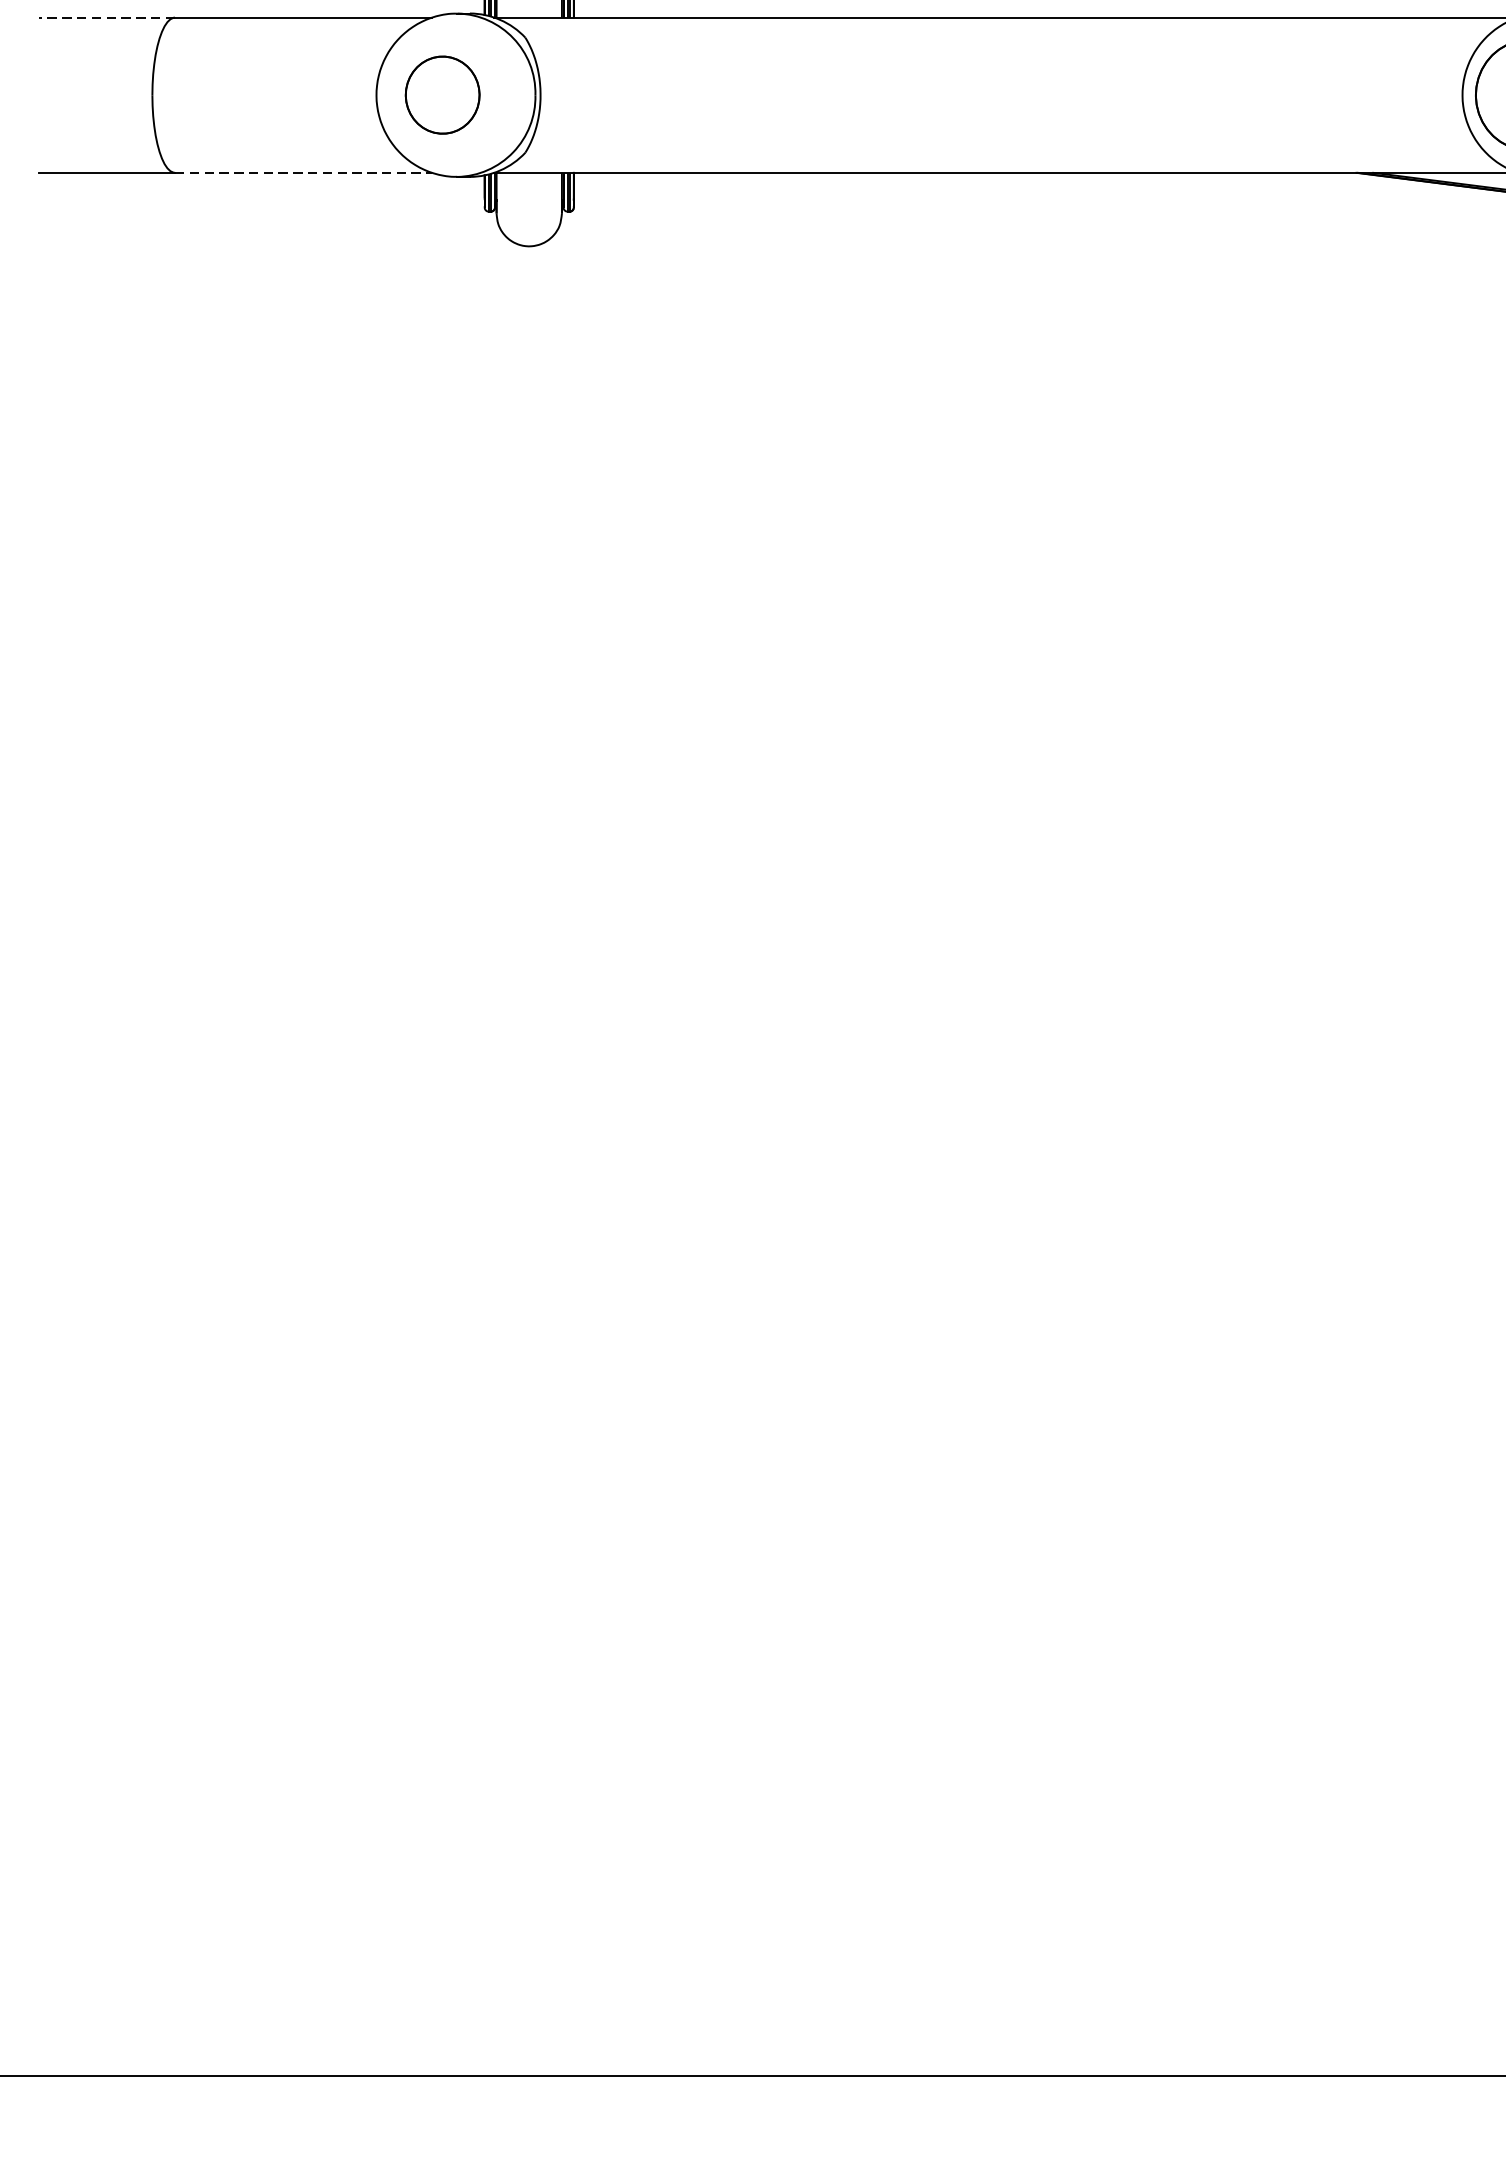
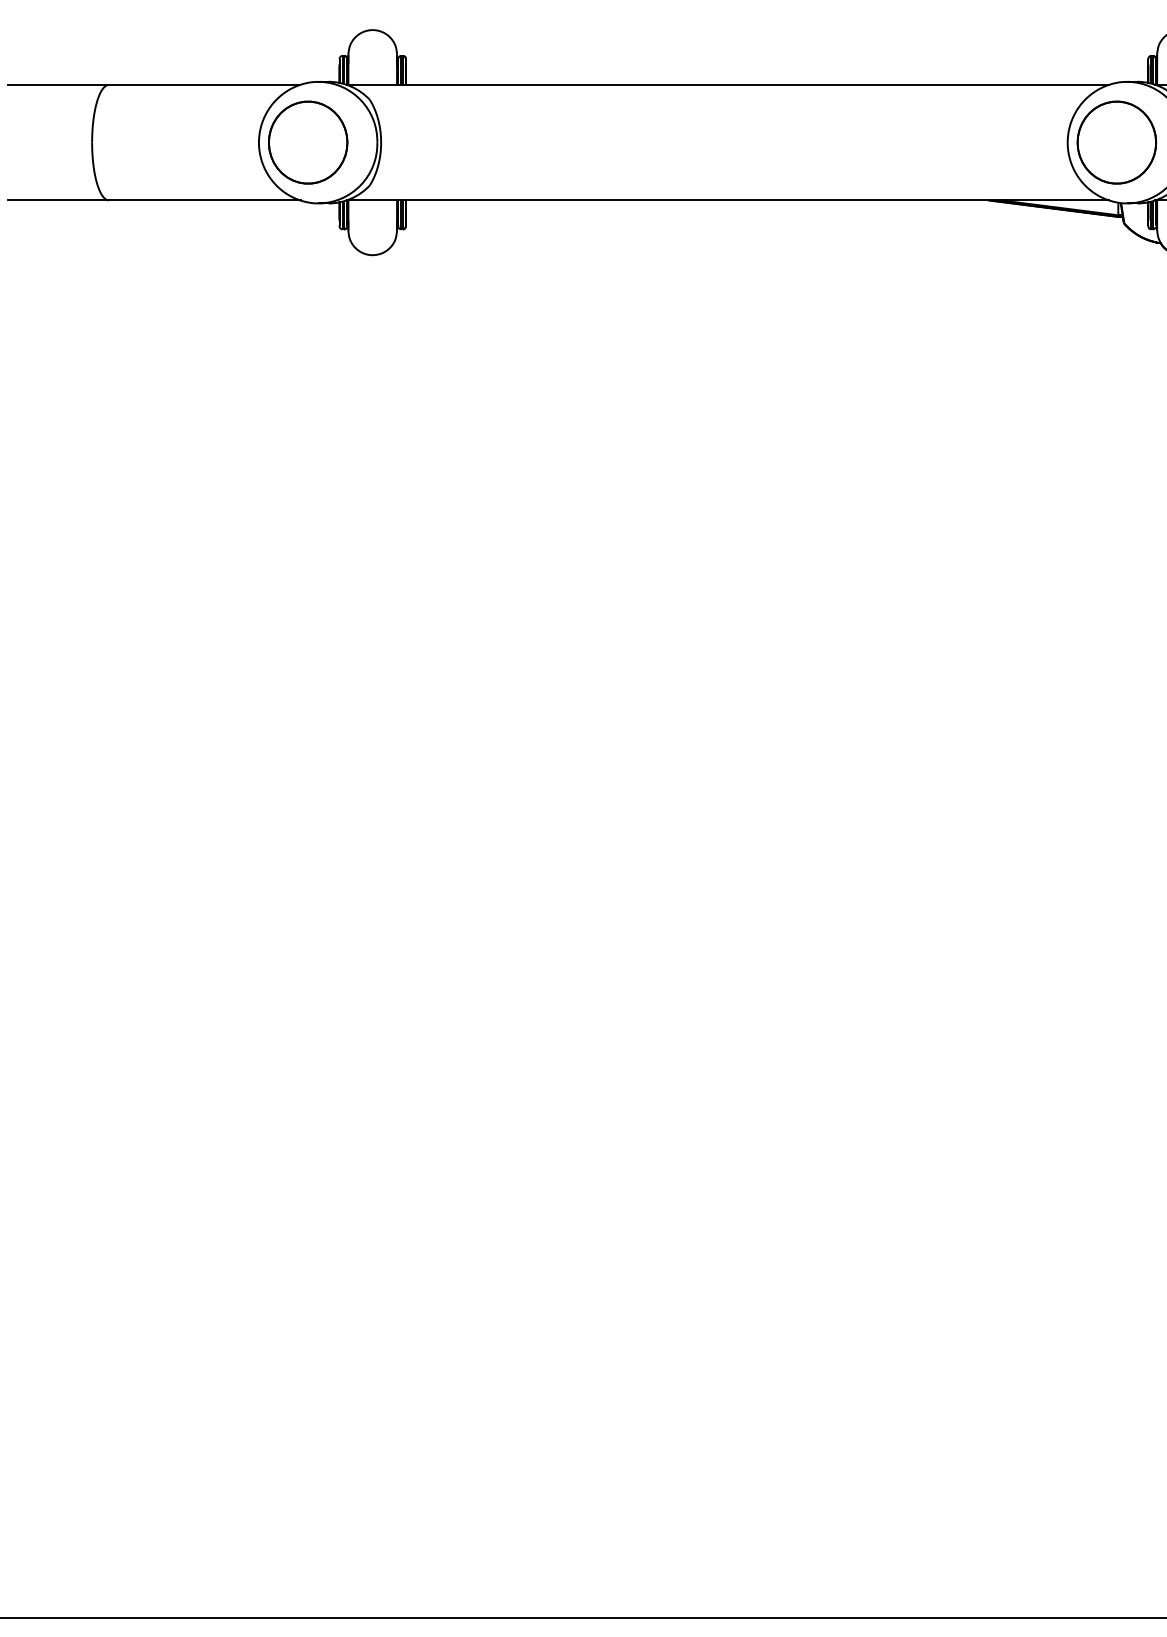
line: (107, 17) -> (58, 84), dashed -> solid
part: (443, 95) -> (308, 142), size x1.43
line: (303, 172) -> (204, 200), dashed -> solid

